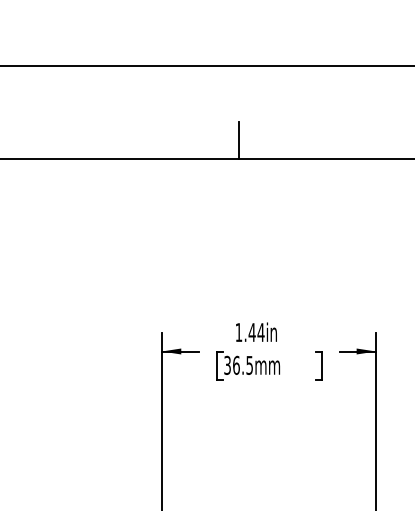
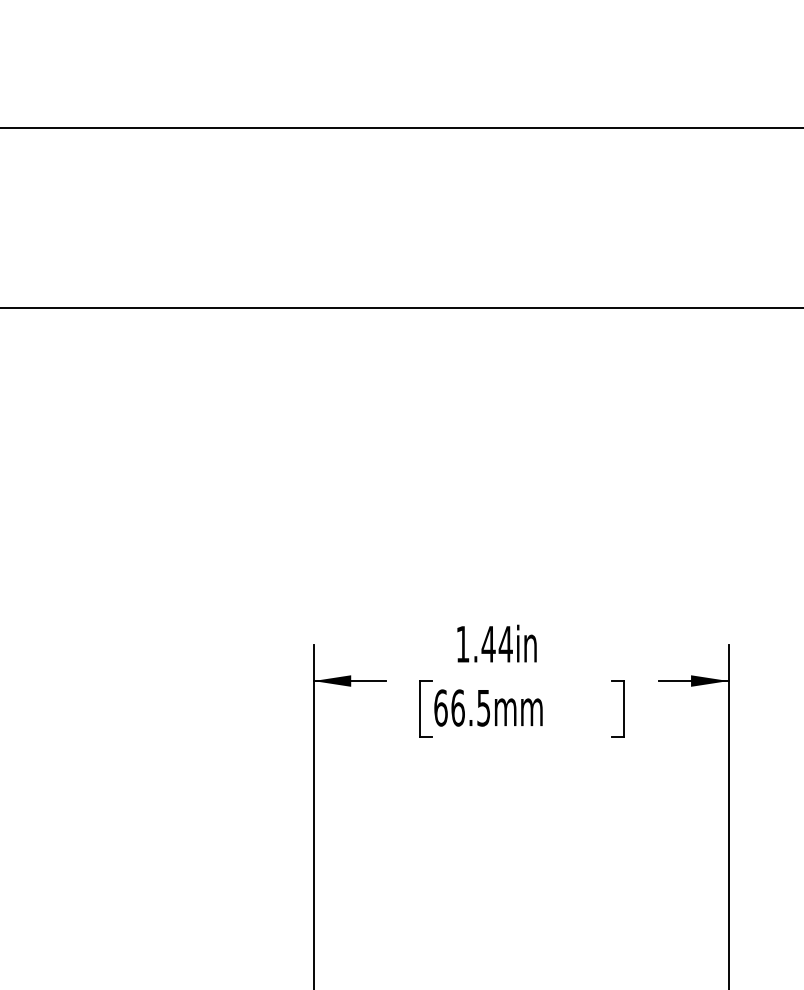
line: (239, 140) -> (464, 272), removed
text: (227, 364) -> (440, 706), 36.5mm -> 66.5mm

